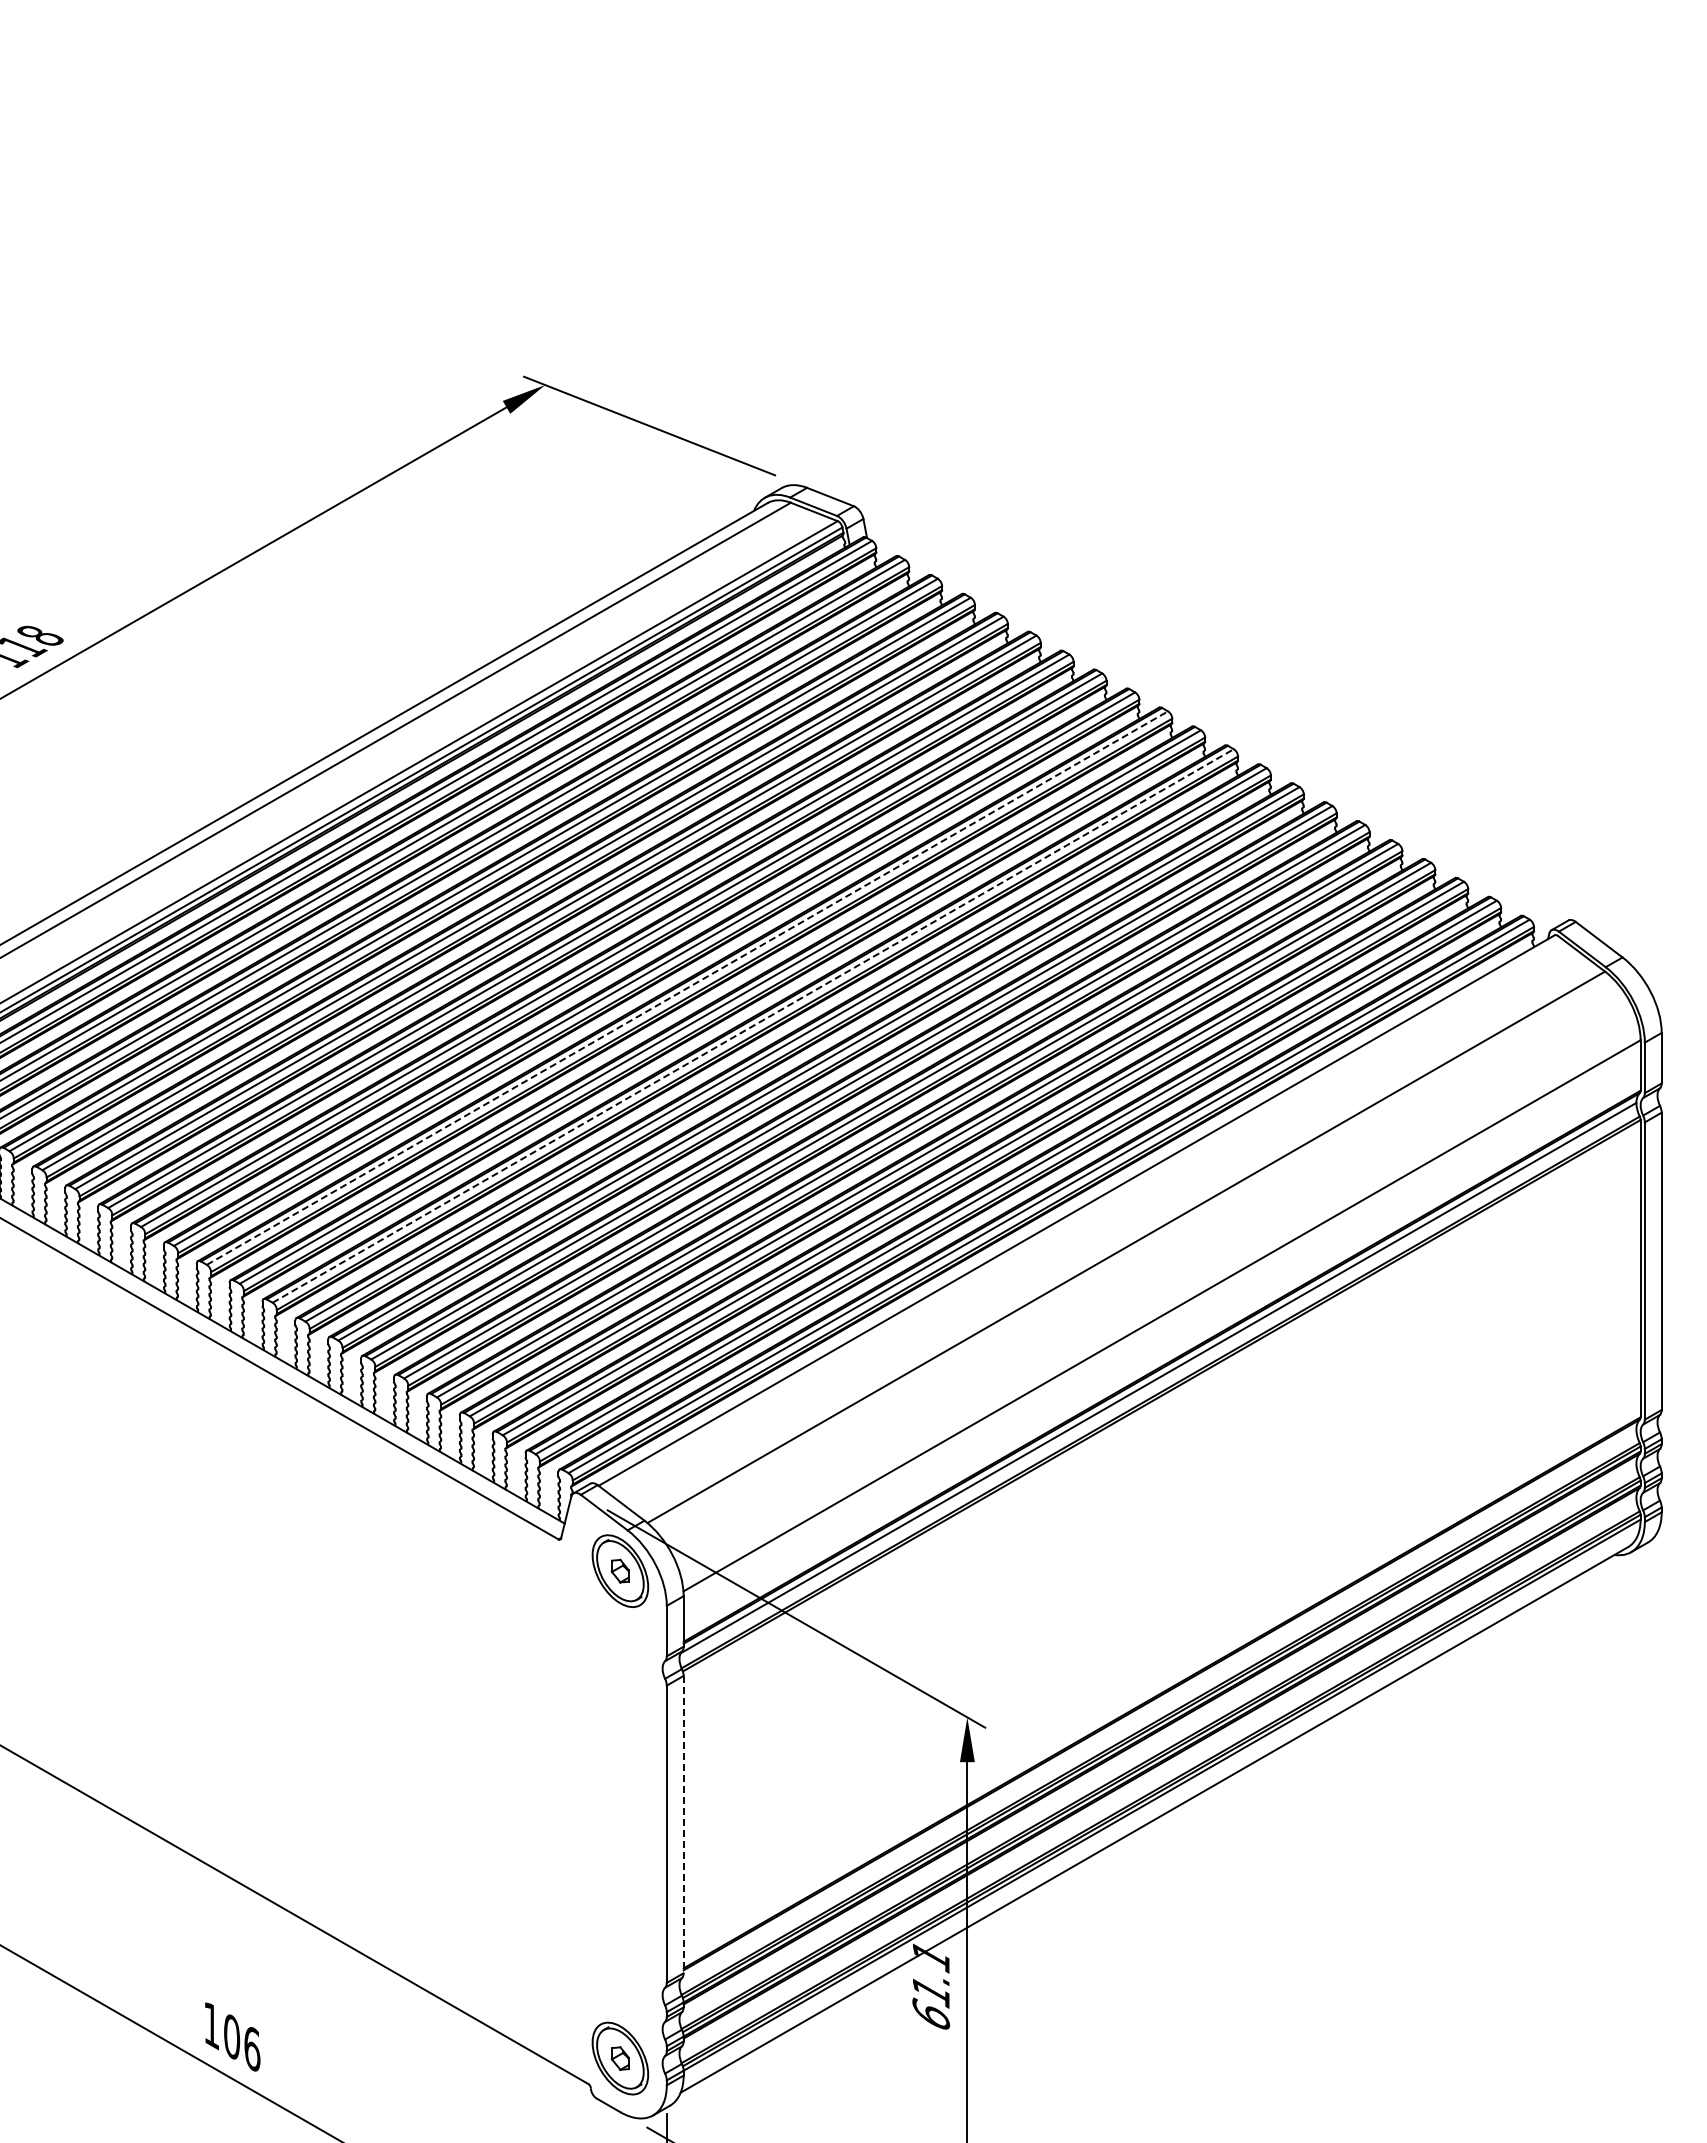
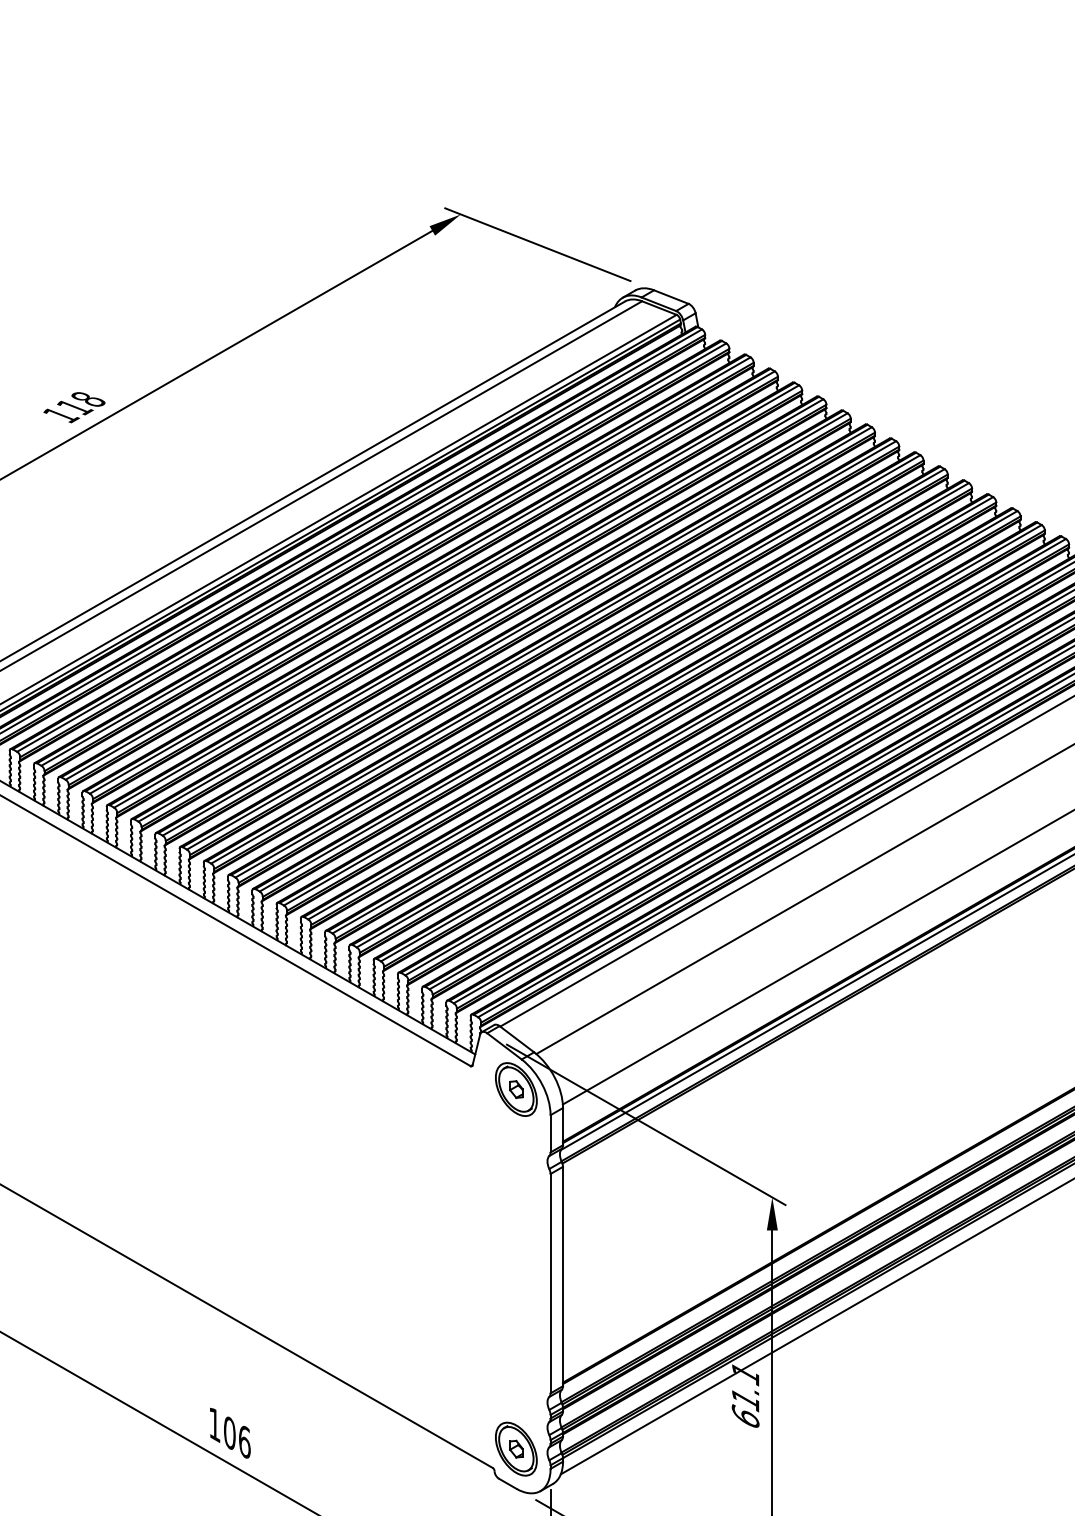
line: (687, 988) -> (565, 659), dashed -> solid
line: (753, 1025) -> (614, 686), dashed -> solid
line: (683, 1824) -> (562, 1276), dashed -> solid

